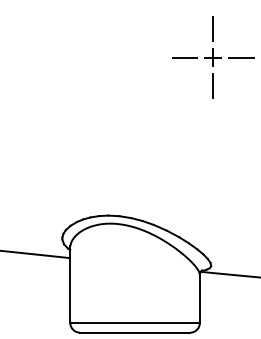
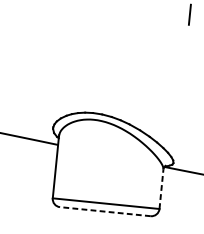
line: (199, 298) -> (161, 188), solid -> dashed
line: (134, 332) -> (104, 211), solid -> dashed

